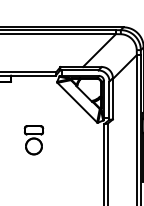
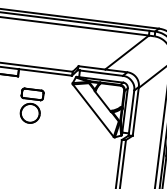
part: (33, 140) -> (30, 106), moved

